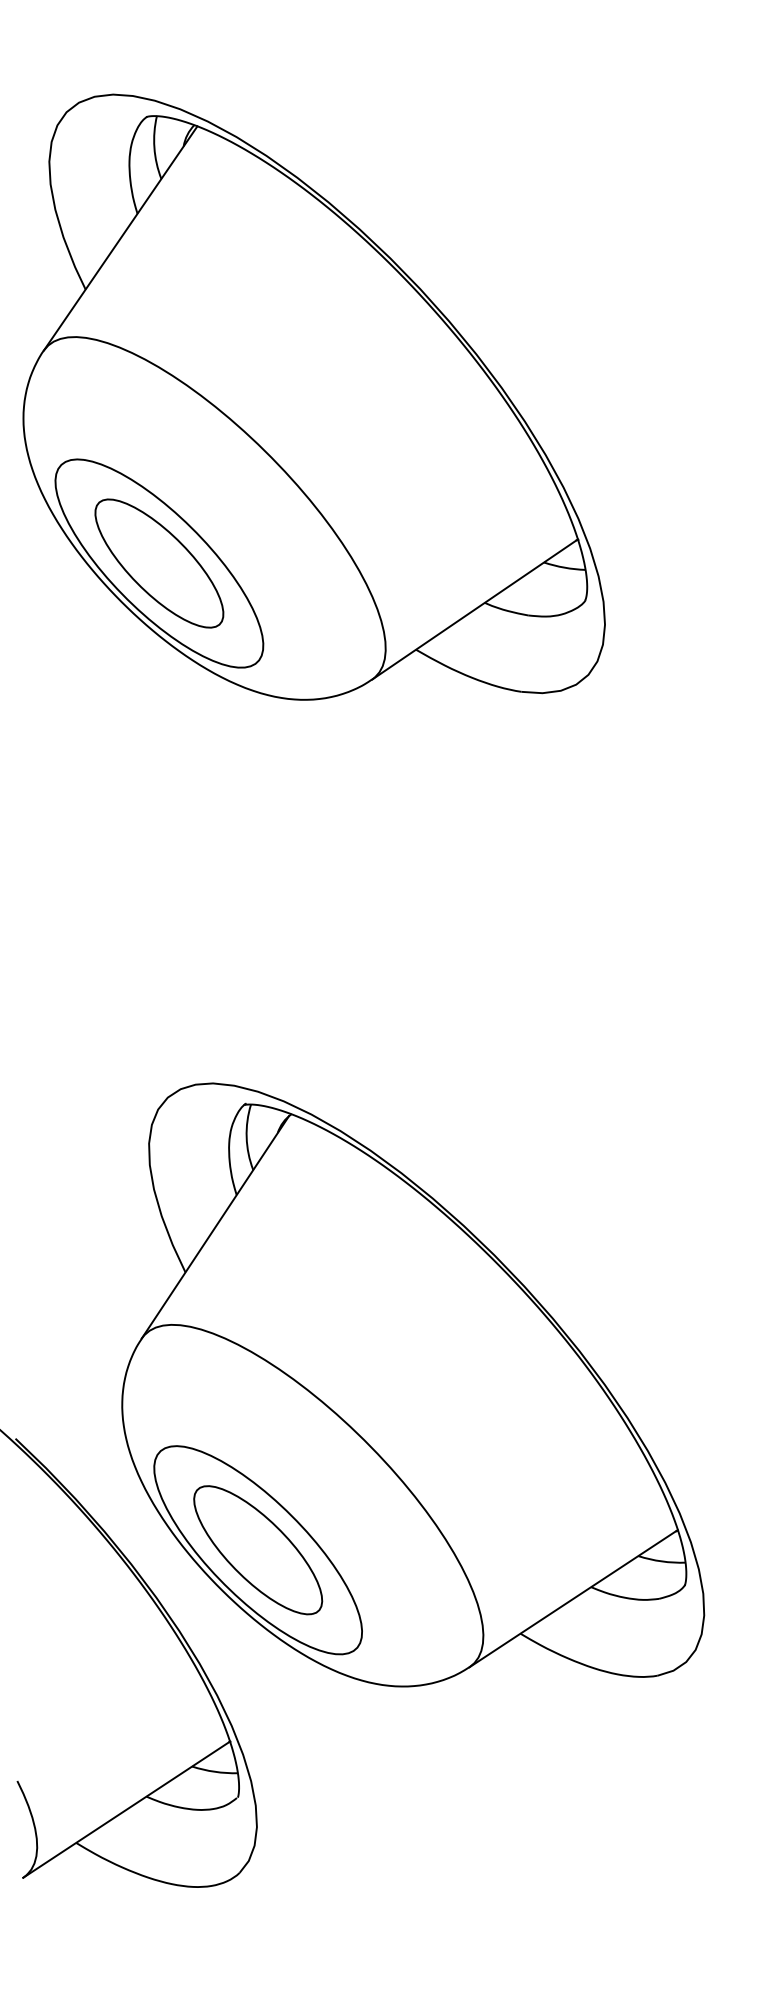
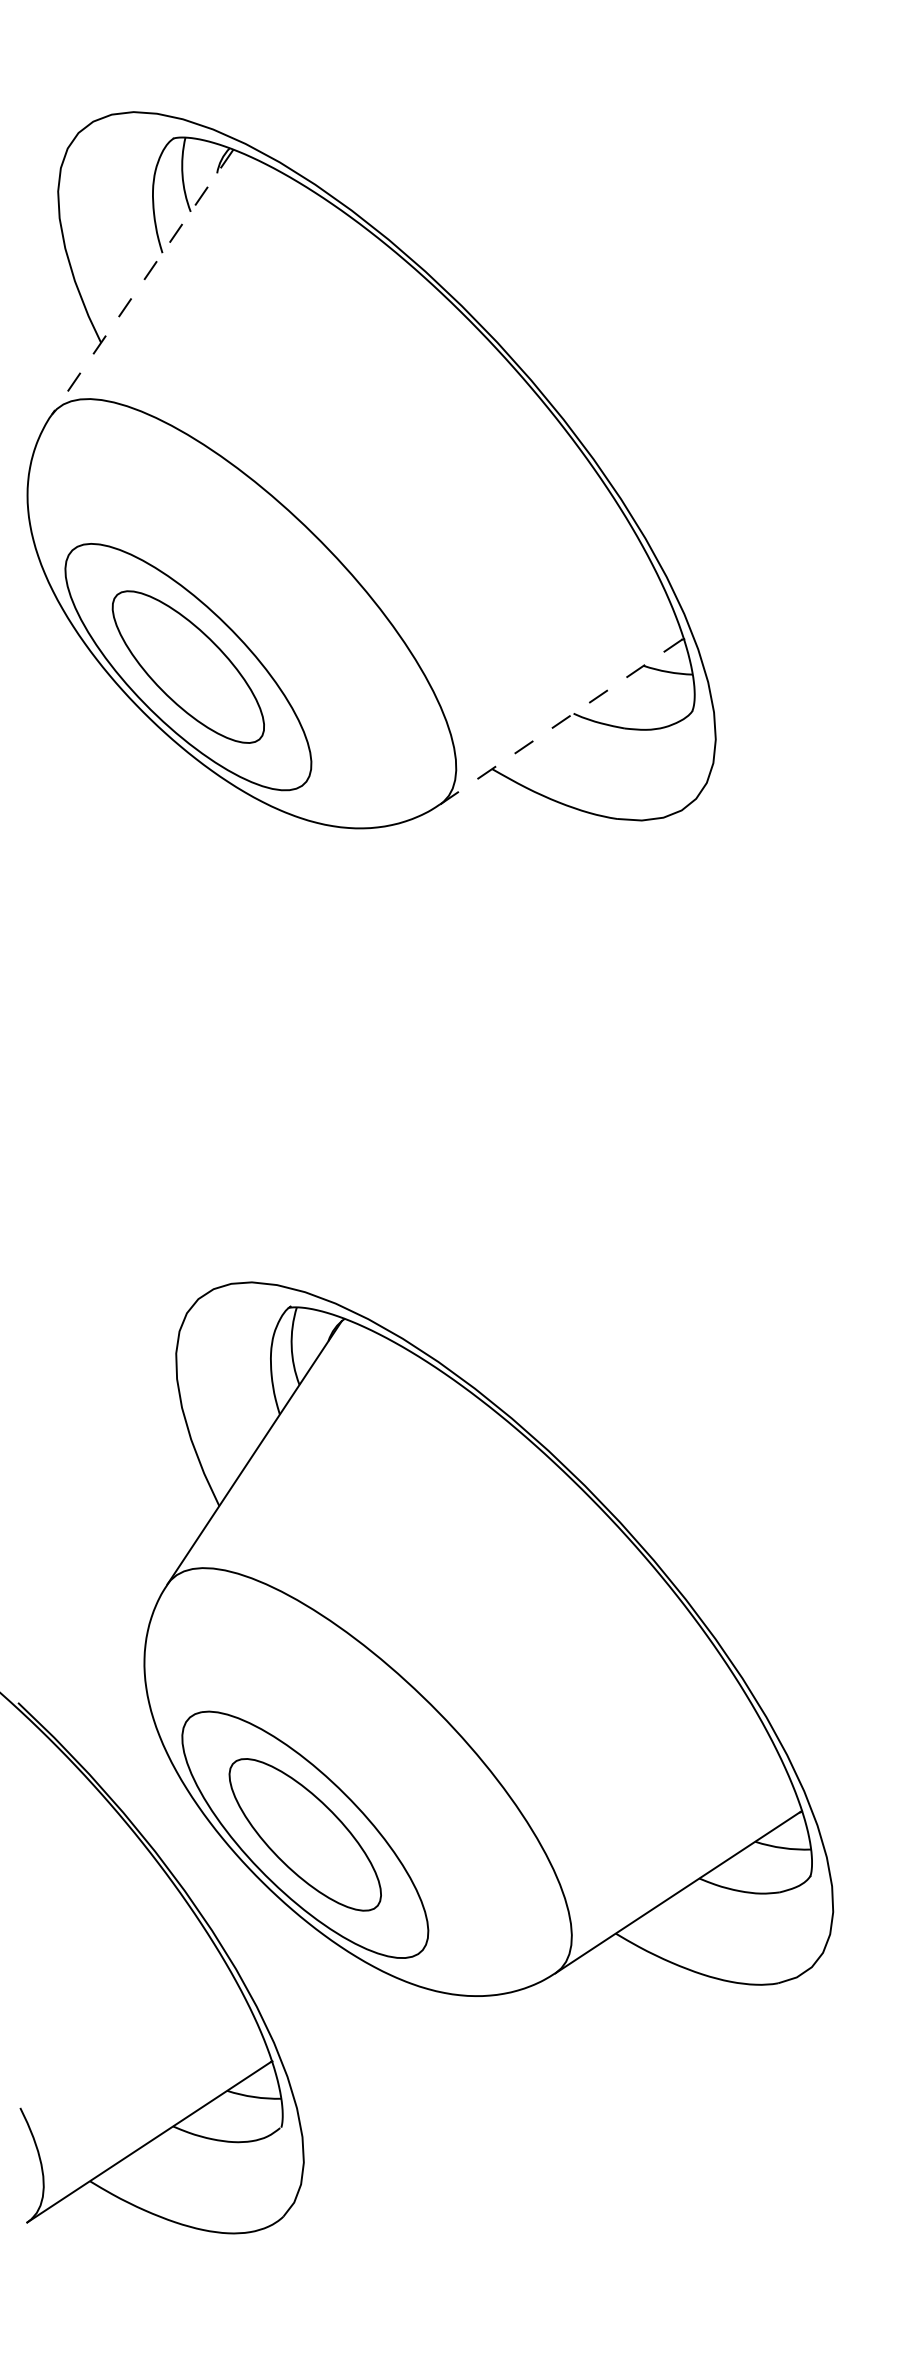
line: (120, 238) -> (142, 282), solid -> dashed
line: (475, 609) -> (562, 721), solid -> dashed

